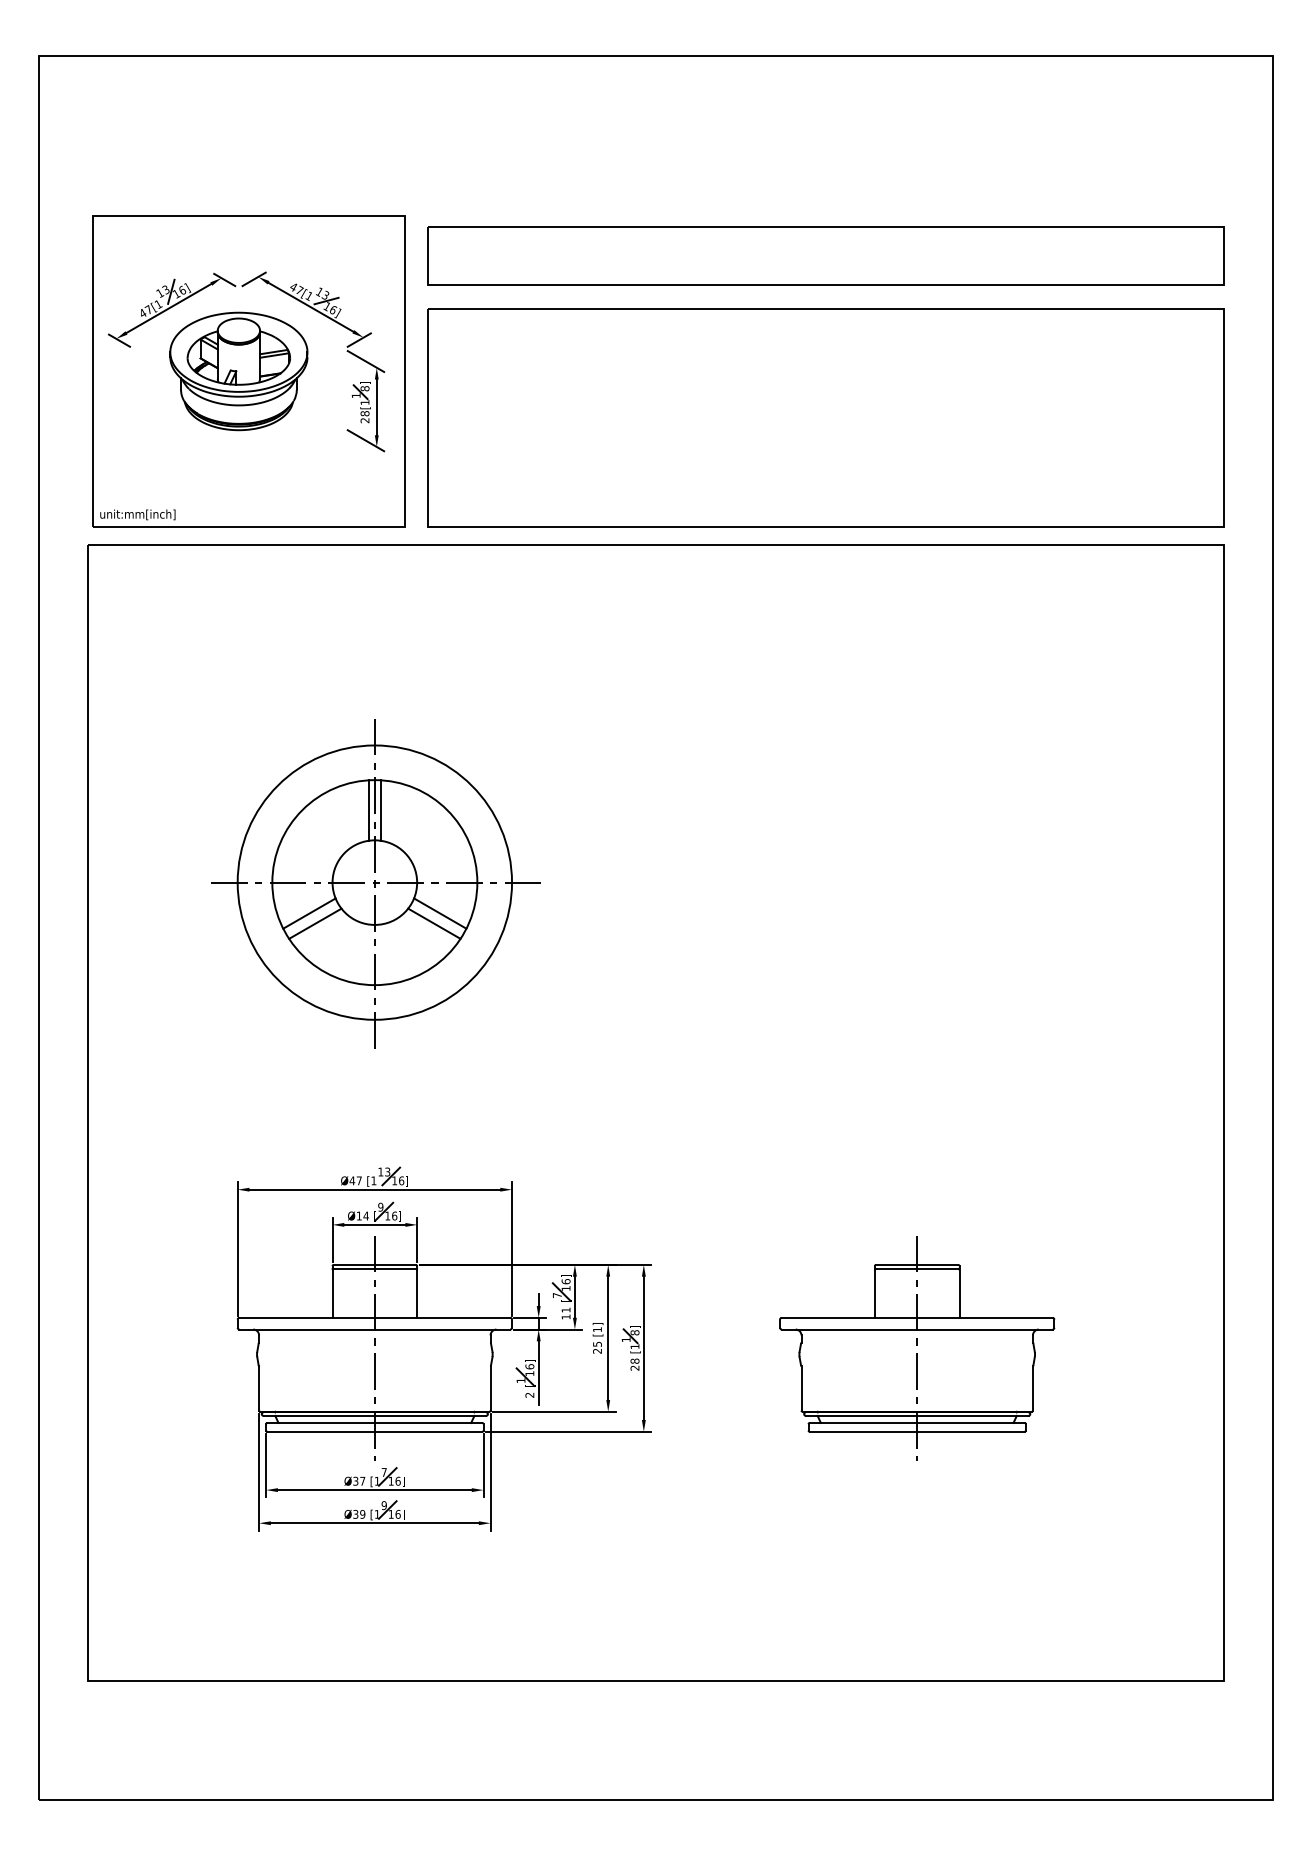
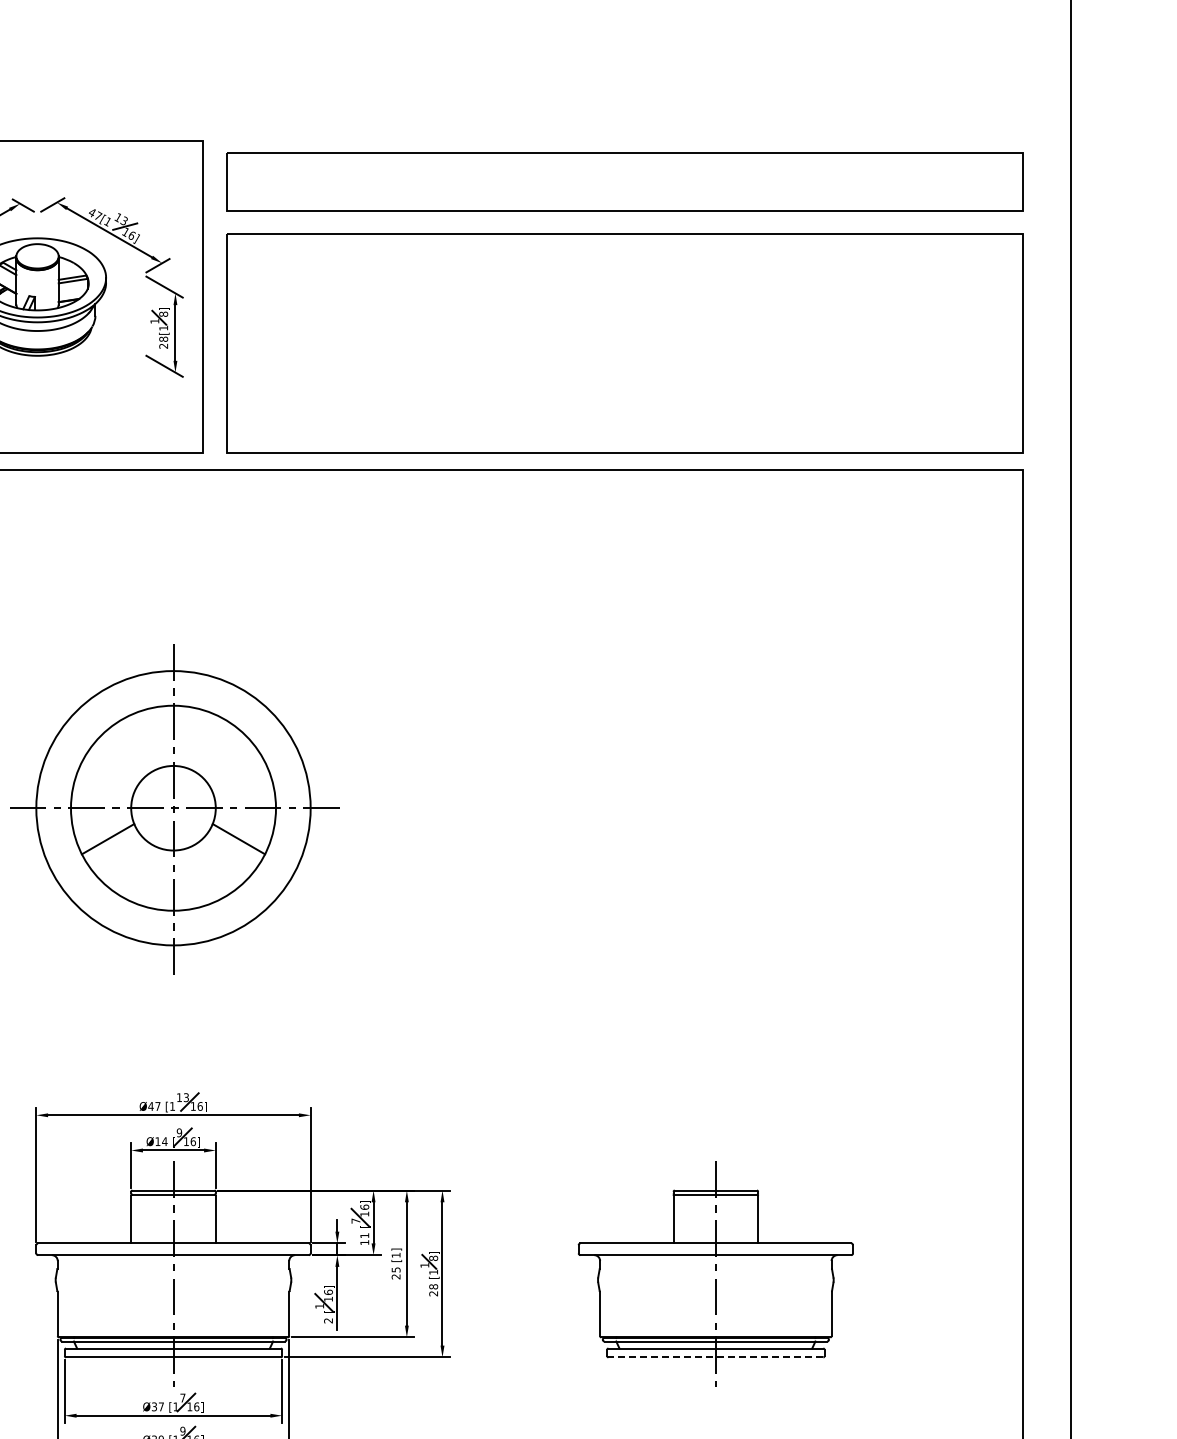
line: (368, 810) -> (167, 736), removed
line: (380, 810) -> (179, 736), removed
line: (315, 923) -> (114, 849), removed
line: (434, 923) -> (233, 849), removed
line: (916, 1431) -> (715, 1357), solid -> dashed

